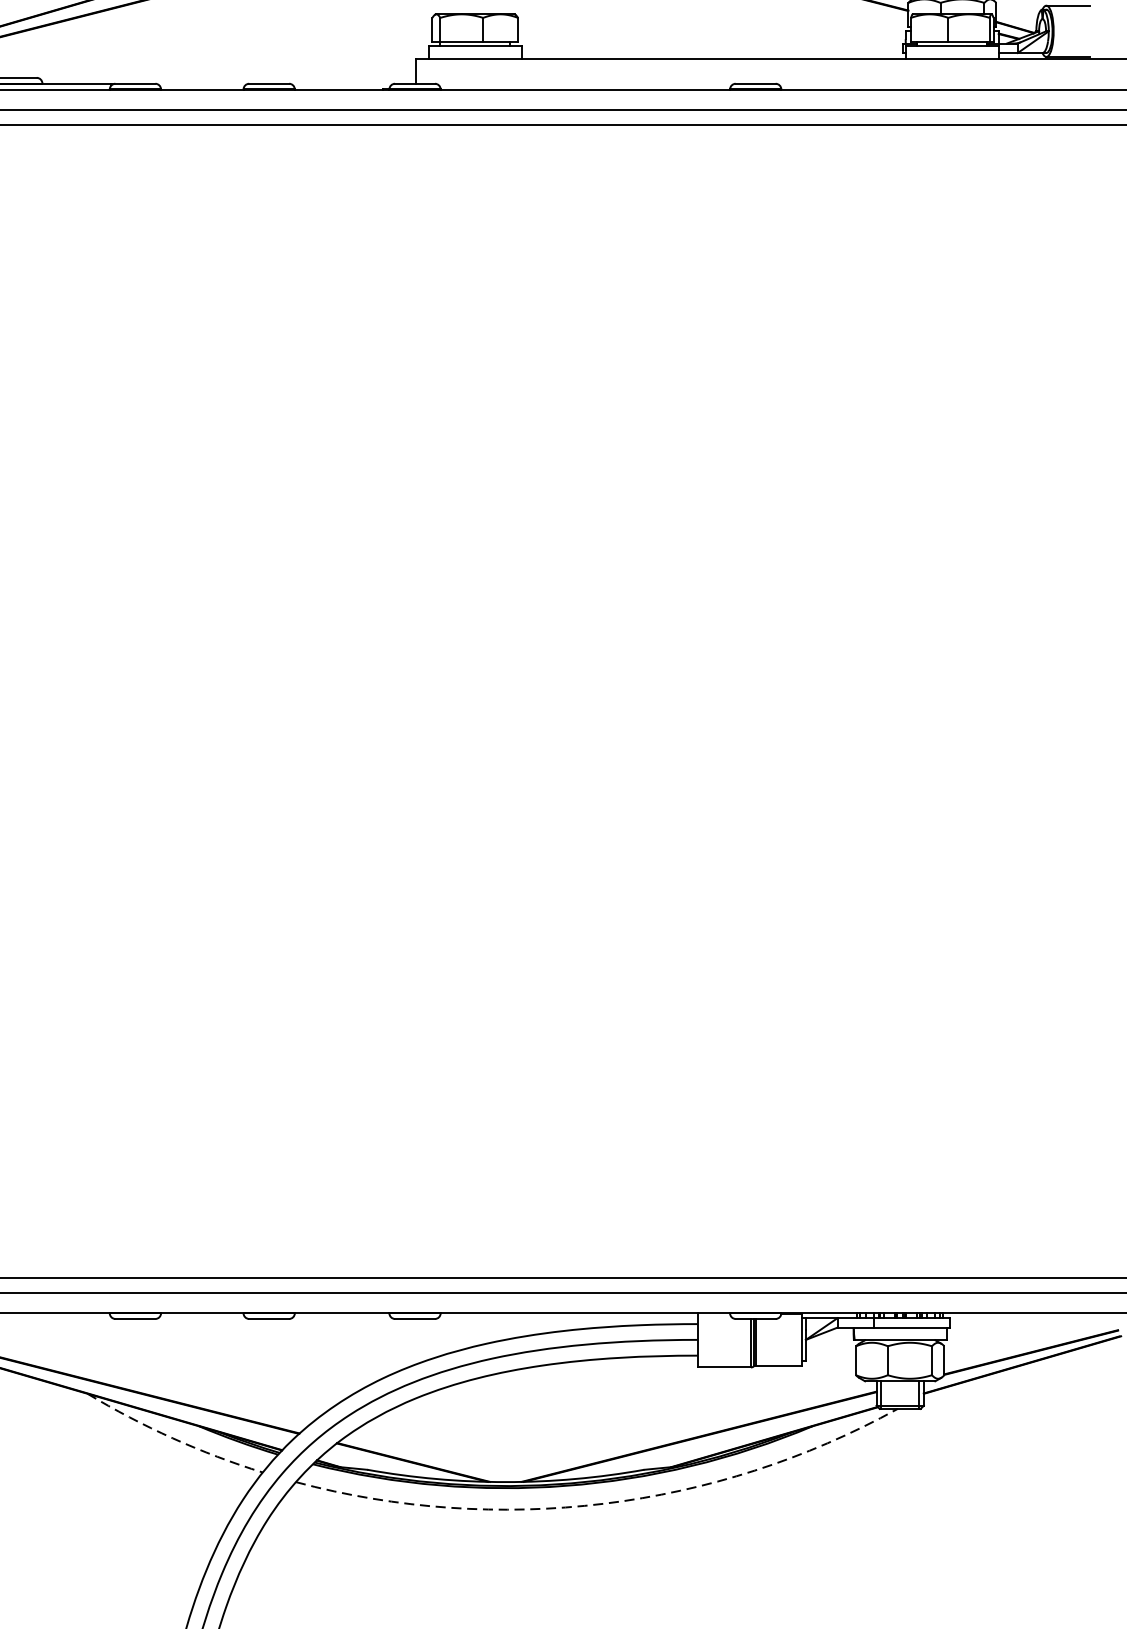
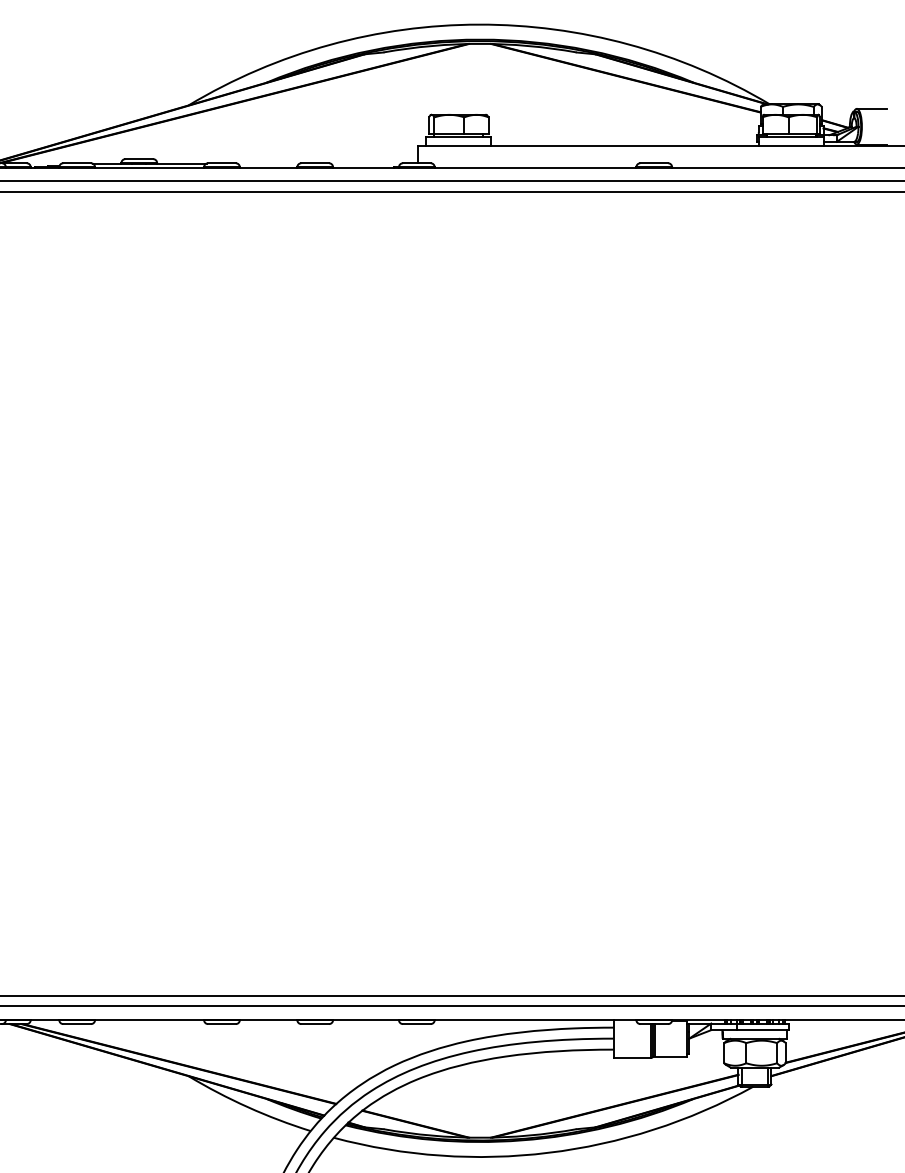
arc: (173, 1438) -> (248, 1107), dashed -> solid
arc: (603, 1503) -> (548, 1152), dashed -> solid

